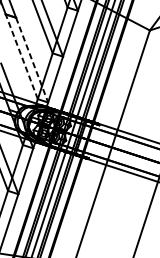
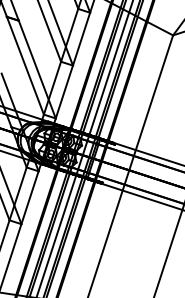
line: (21, 56) -> (25, 65), dashed -> solid
line: (32, 60) -> (37, 70), dashed -> solid

